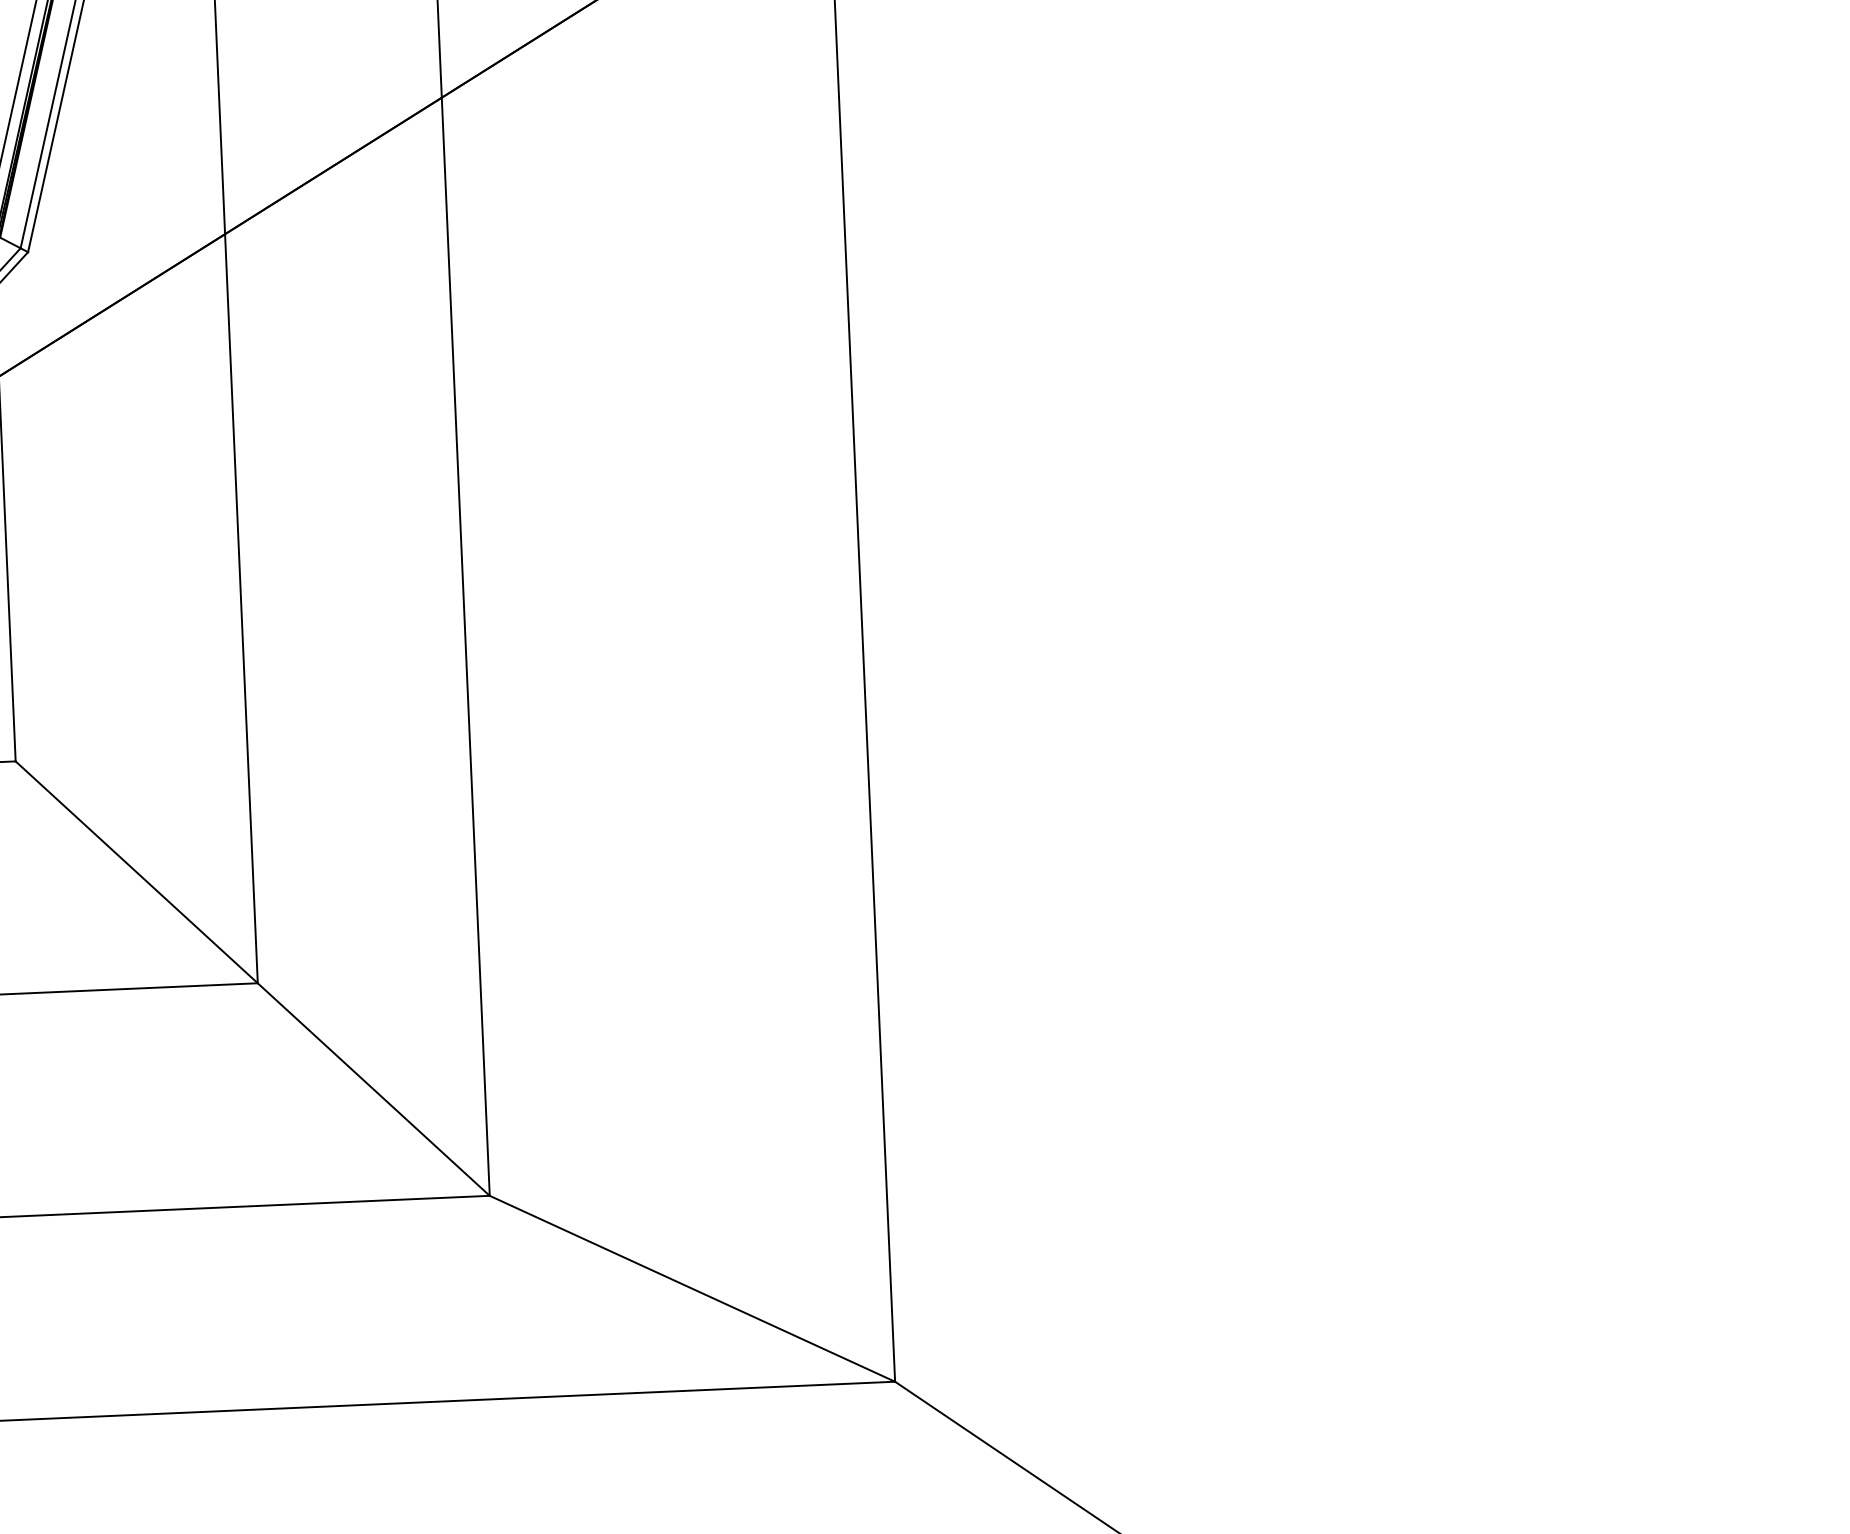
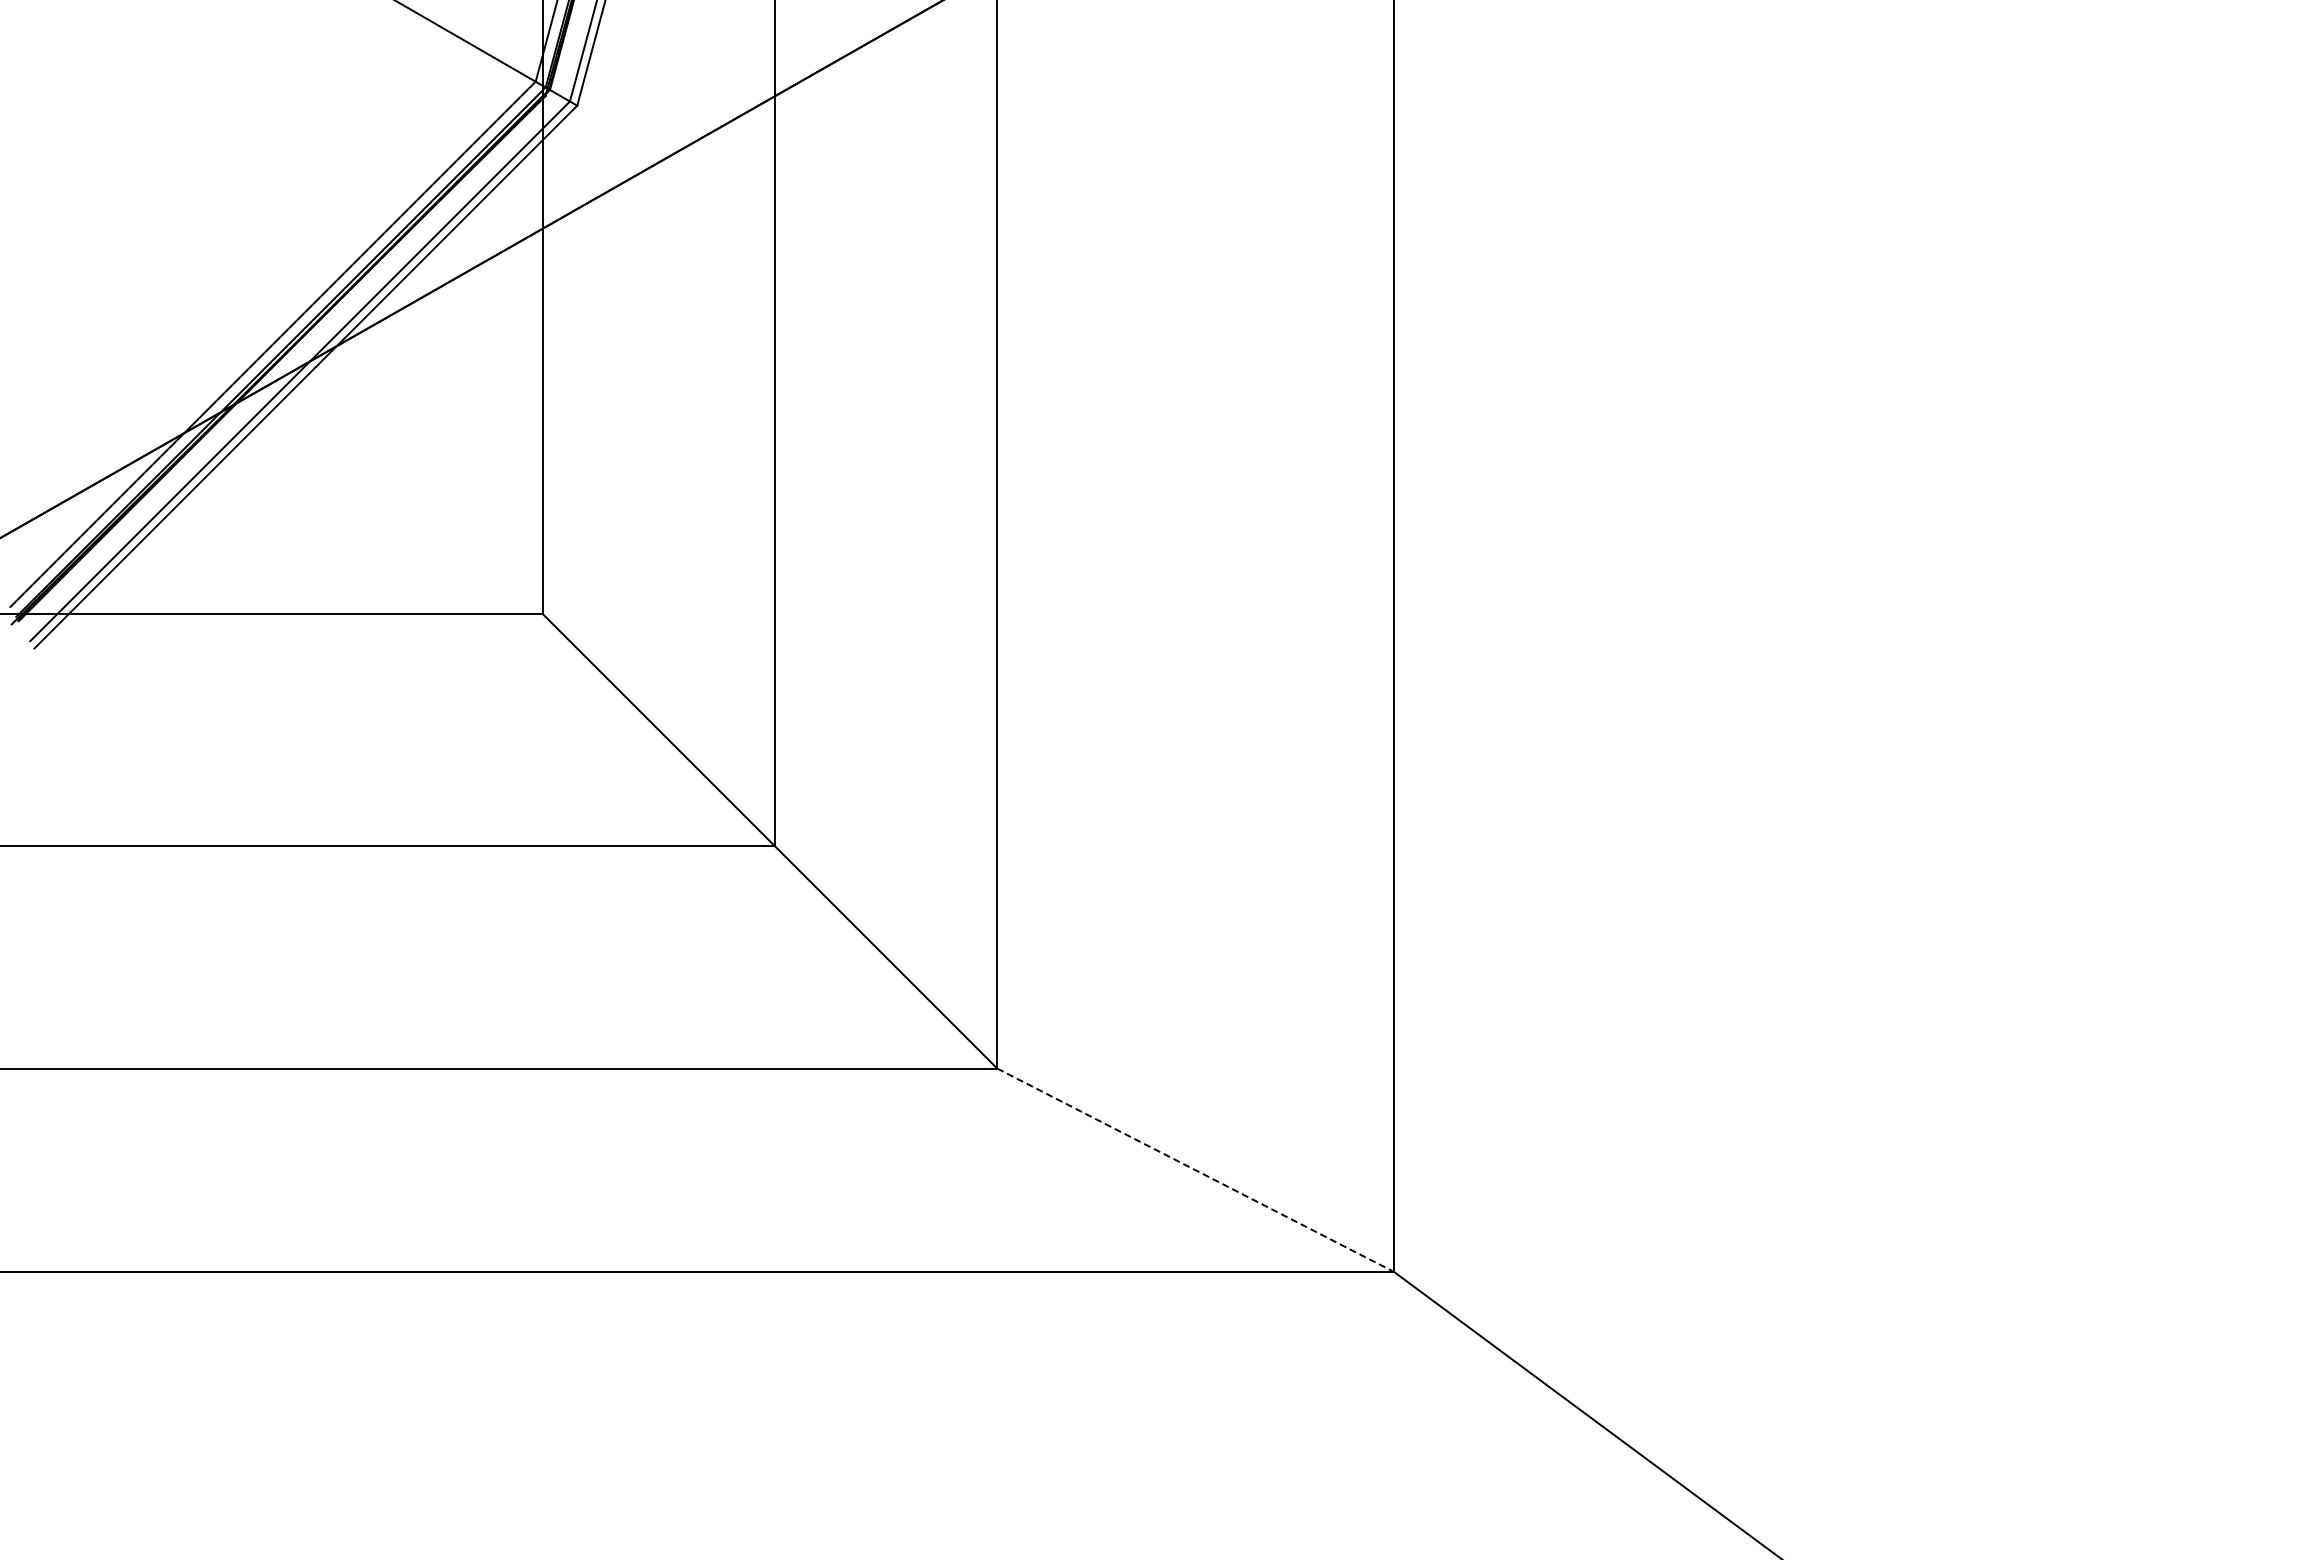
line: (692, 1289) -> (1195, 1170), solid -> dashed

